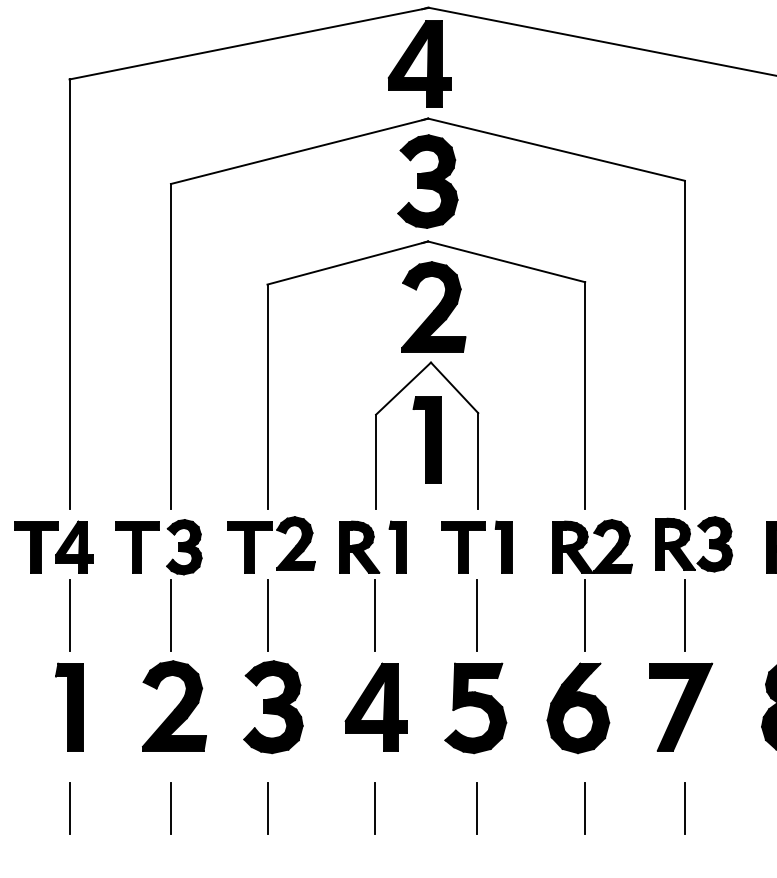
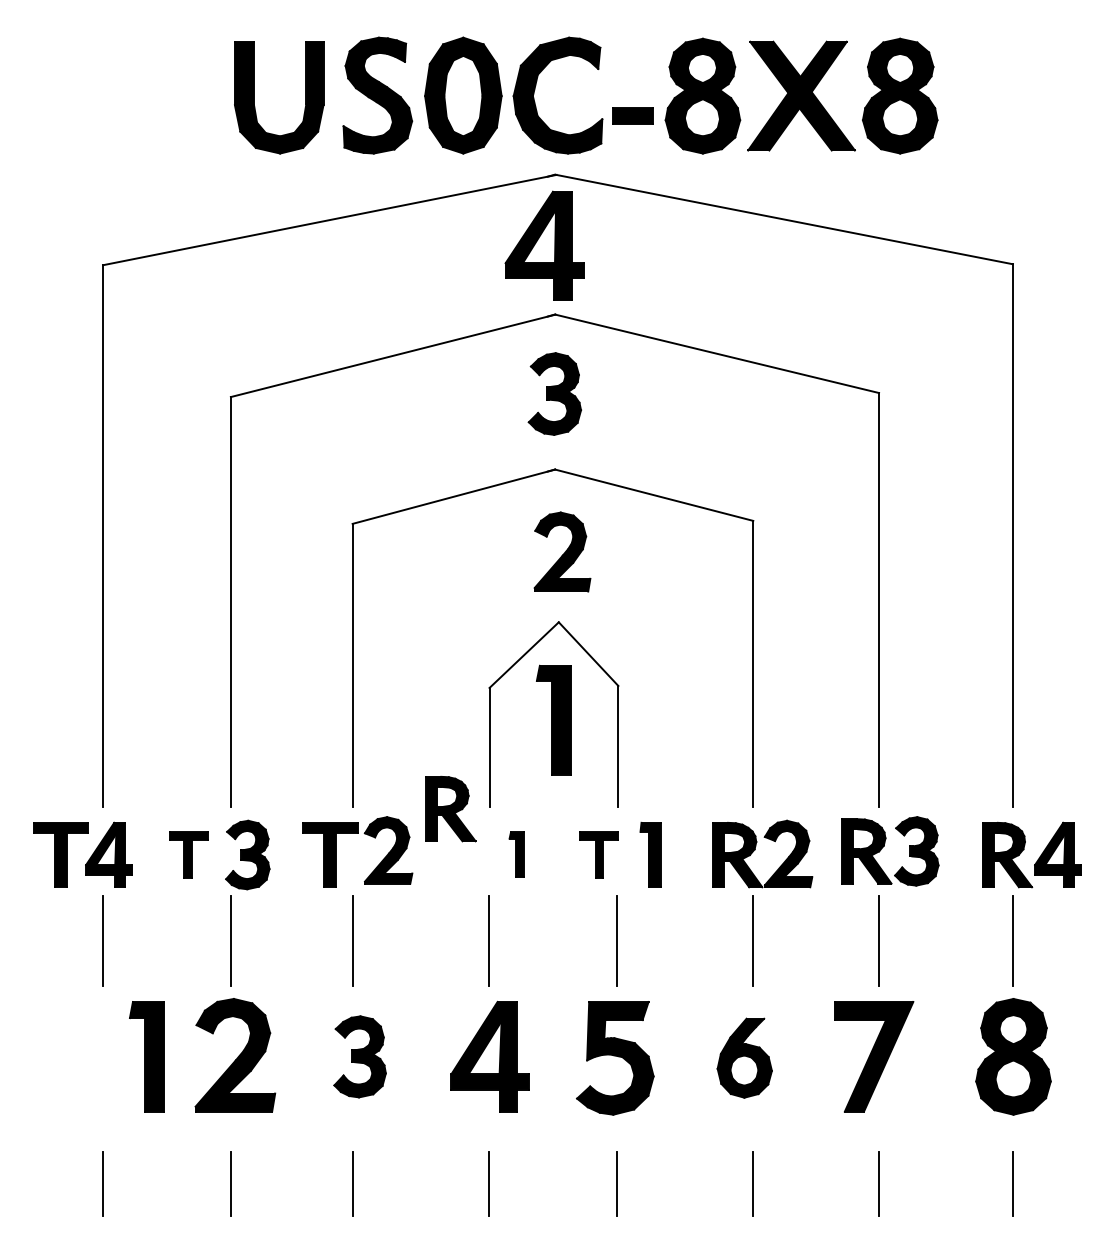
part: (427, 181) -> (554, 393), size x0.7
part: (433, 306) -> (562, 551), size x0.7
part: (137, 546) -> (188, 854), size x0.7
part: (397, 546) -> (516, 854), size x0.7
part: (462, 546) -> (598, 854), size x0.7
part: (359, 547) -> (450, 809), moved
part: (69, 706) -> (146, 1056), moved
part: (272, 706) -> (359, 1056), size x0.7
part: (578, 707) -> (744, 1057), size x0.7

